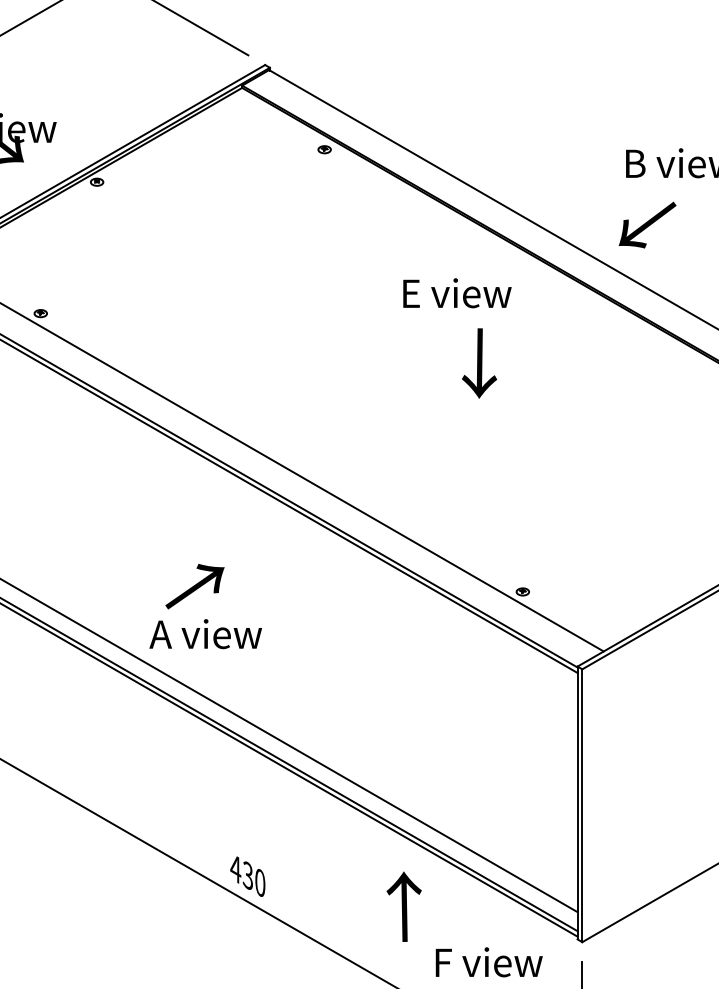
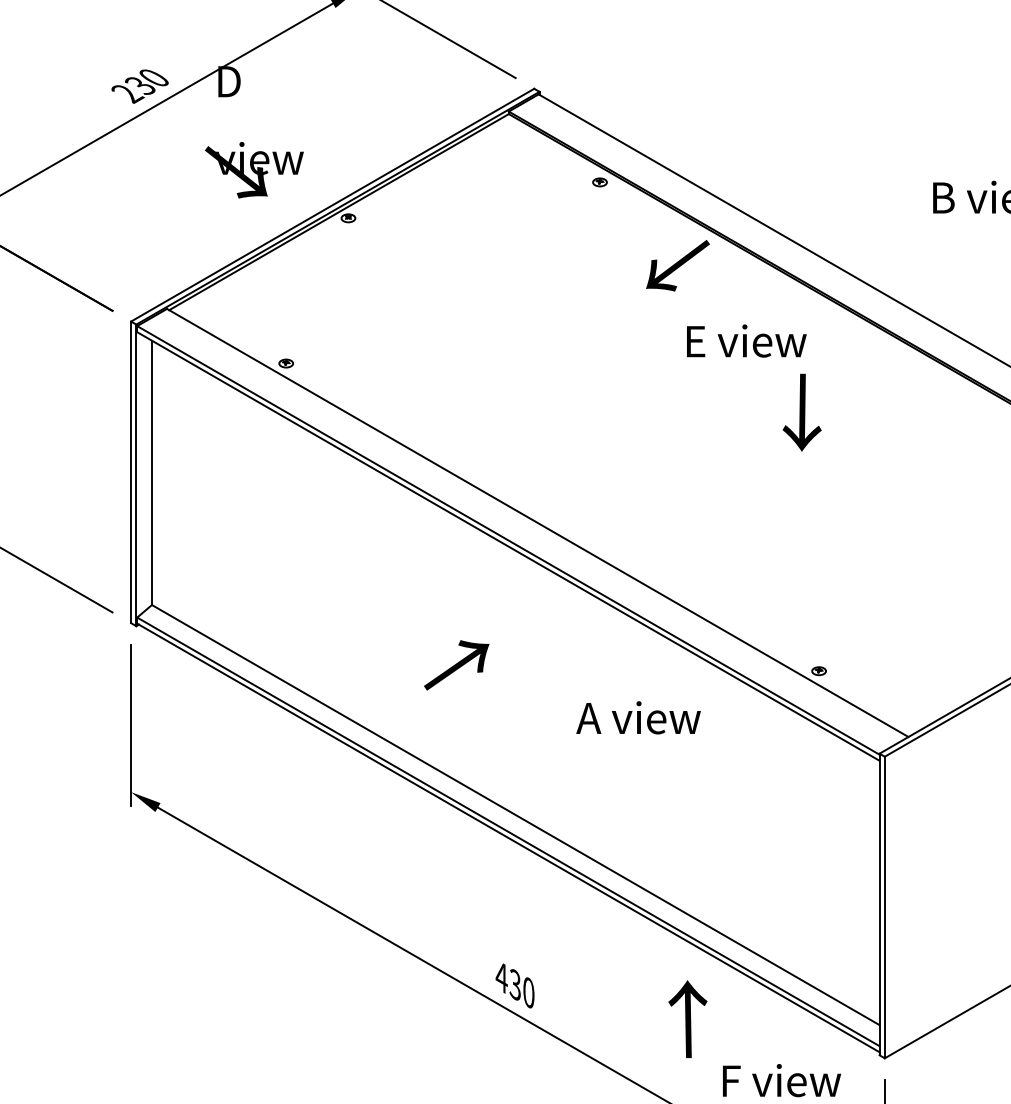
text: (647, 224) -> (677, 265), moved
text: (478, 363) -> (801, 412), moved
text: (205, 633) -> (638, 717), moved

